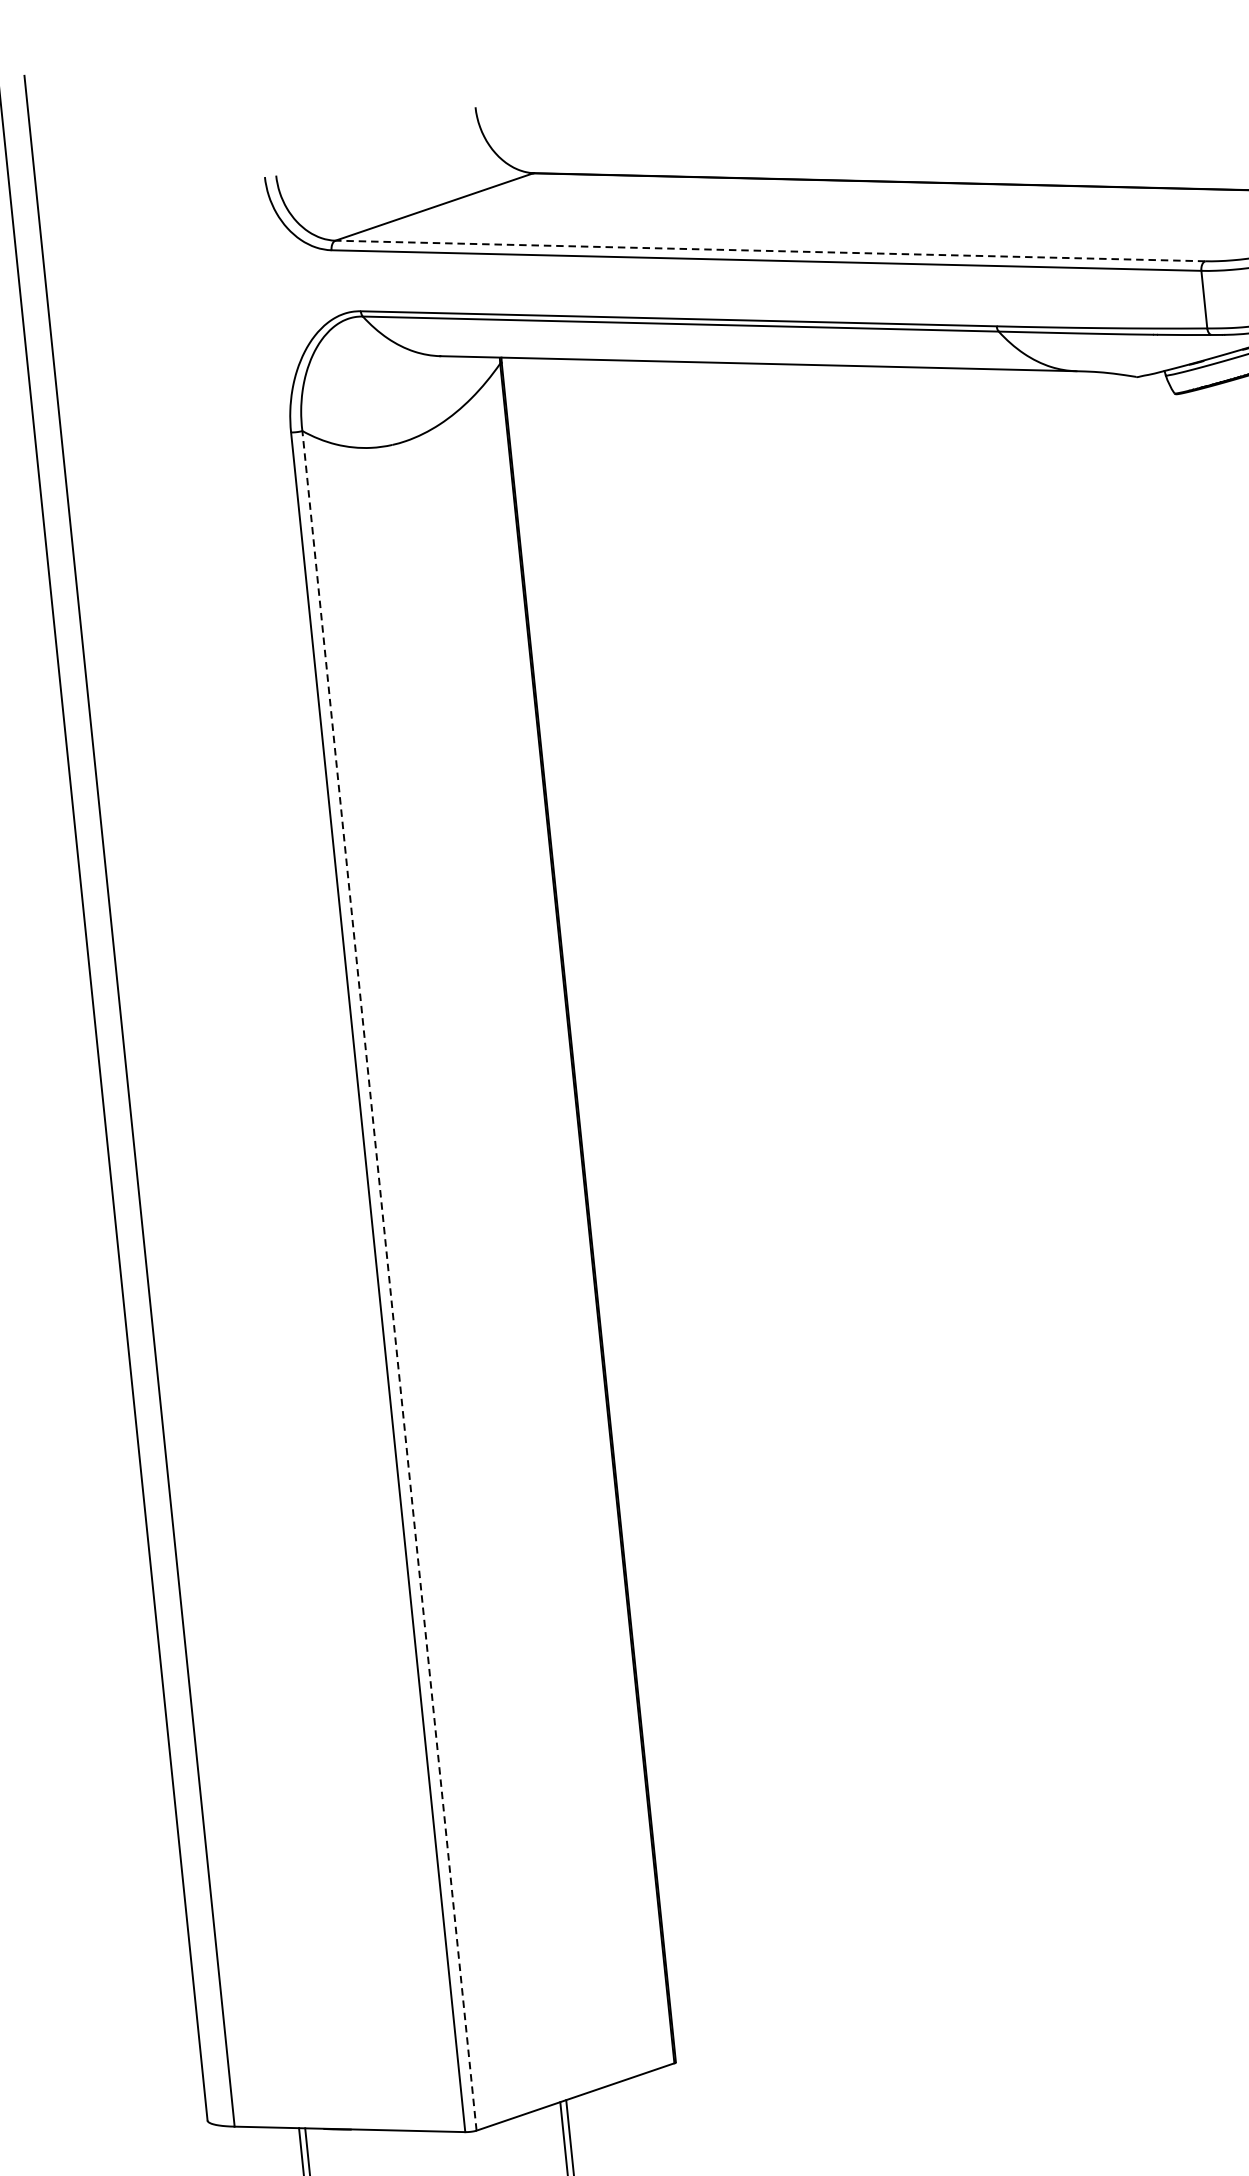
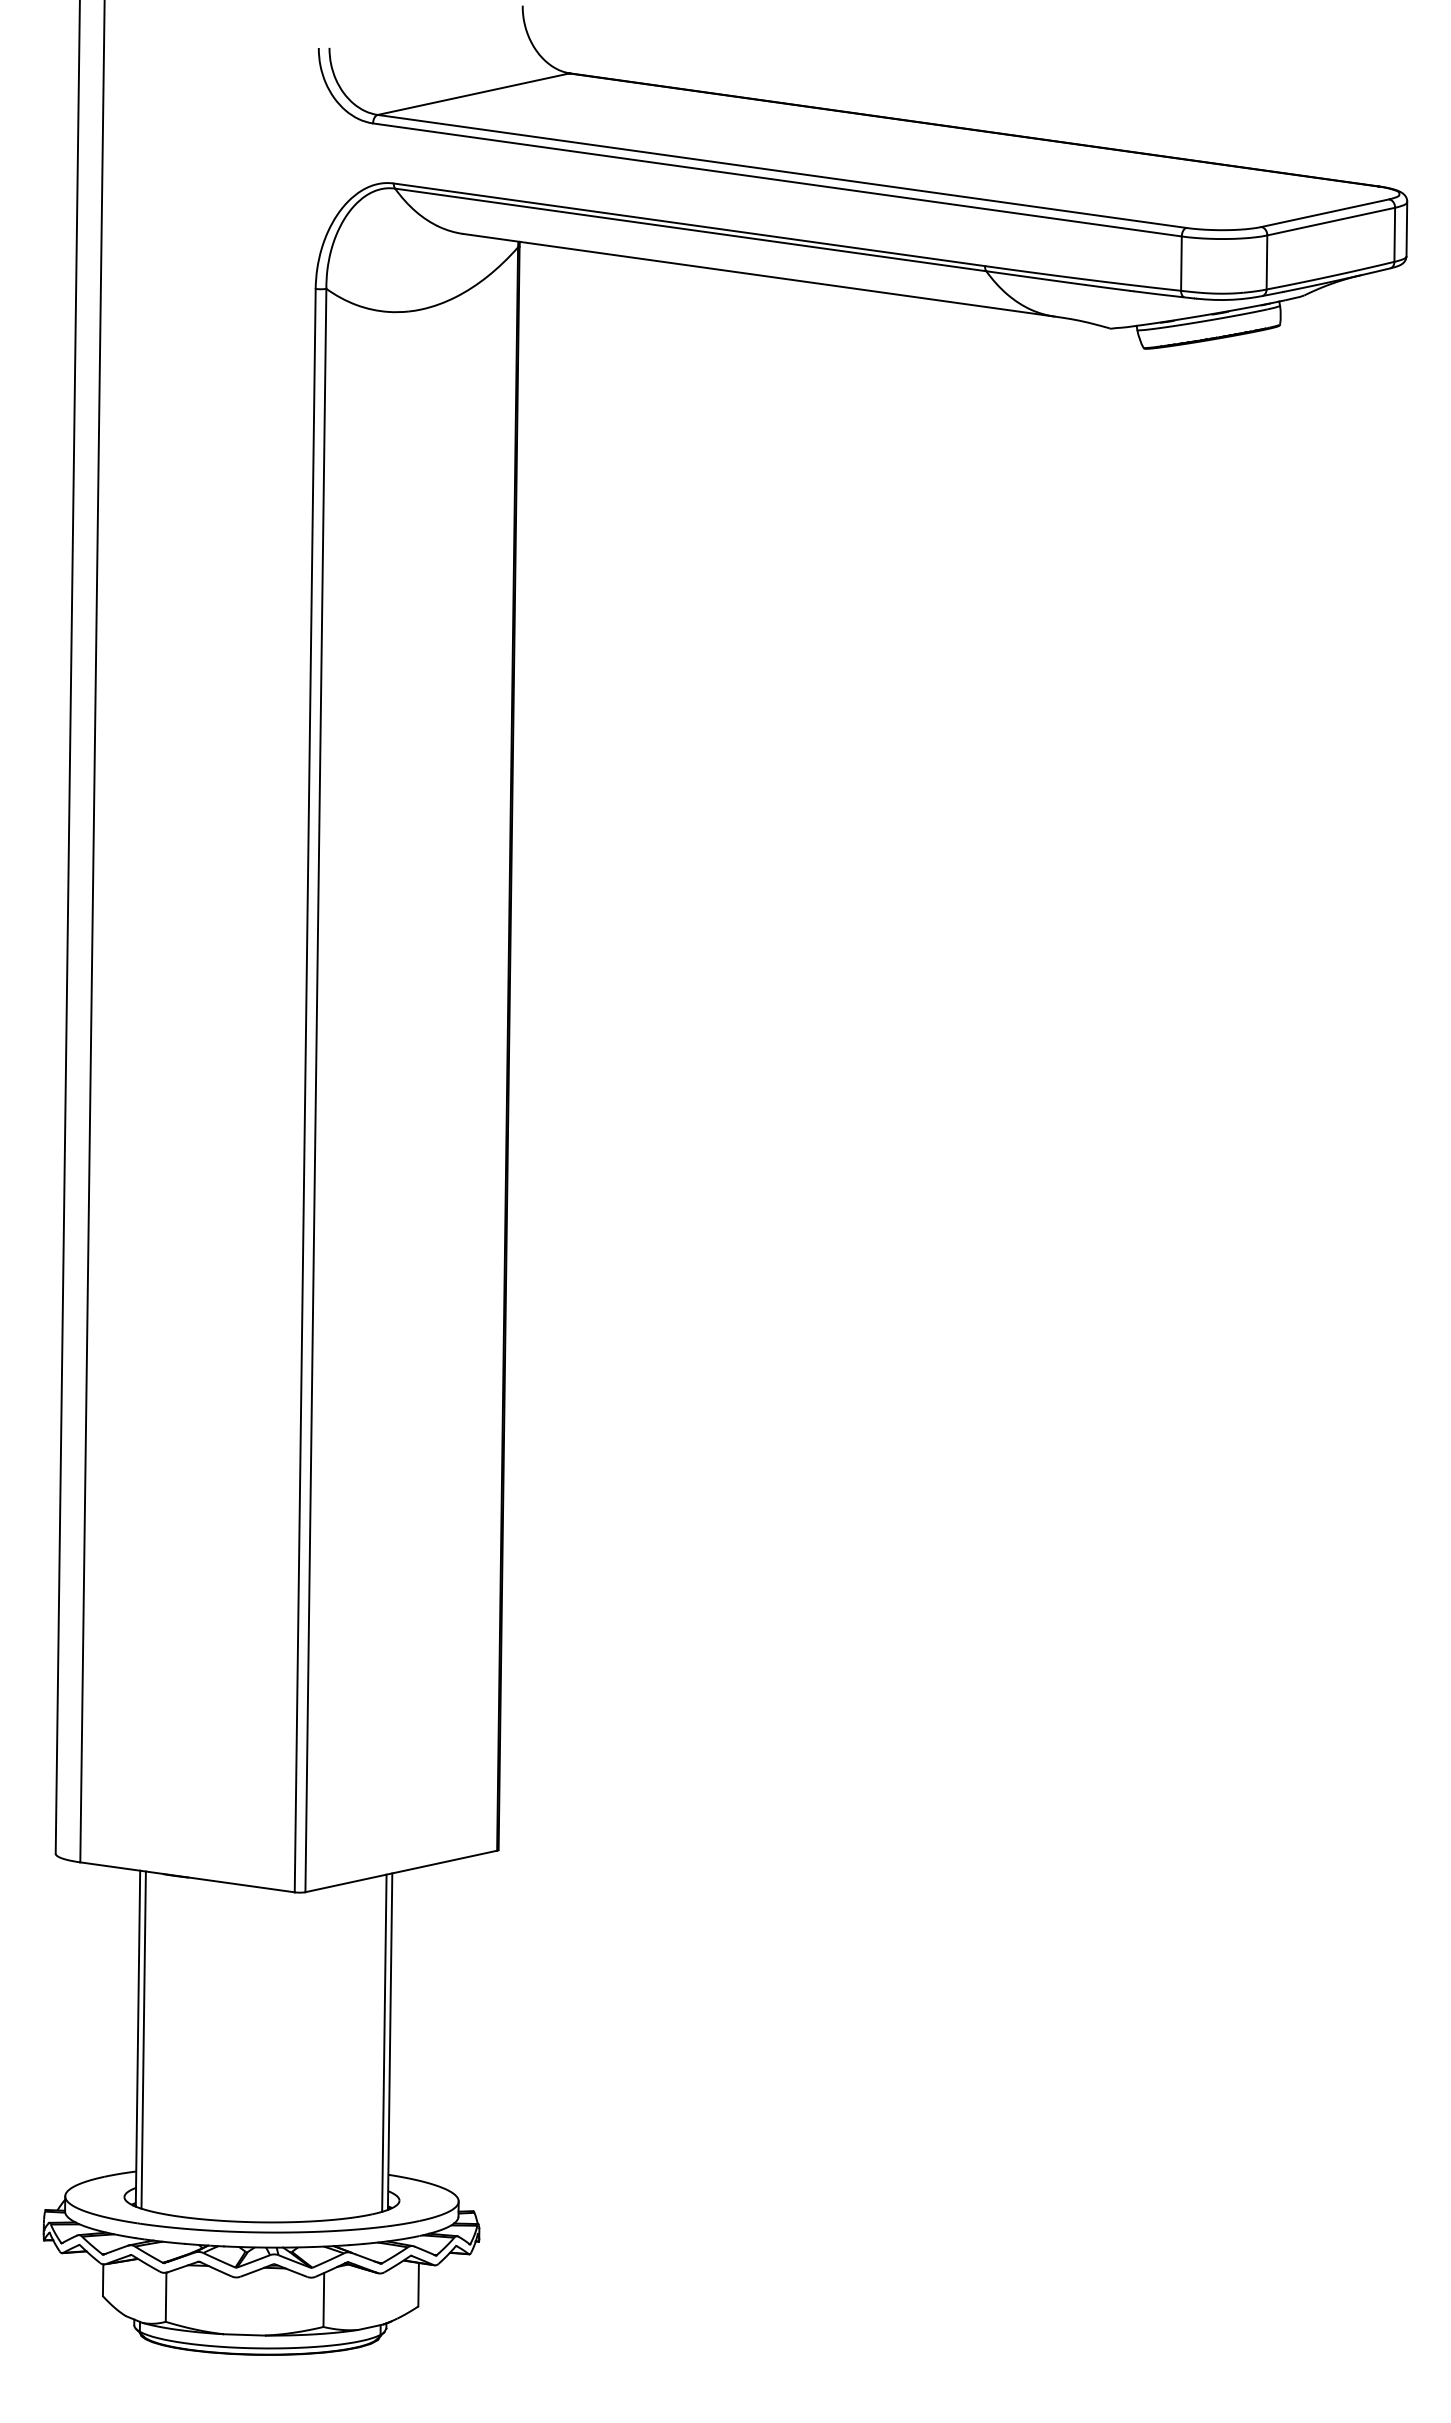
line: (769, 251) -> (781, 171), dashed -> solid
line: (389, 1280) -> (315, 1090), dashed -> solid

